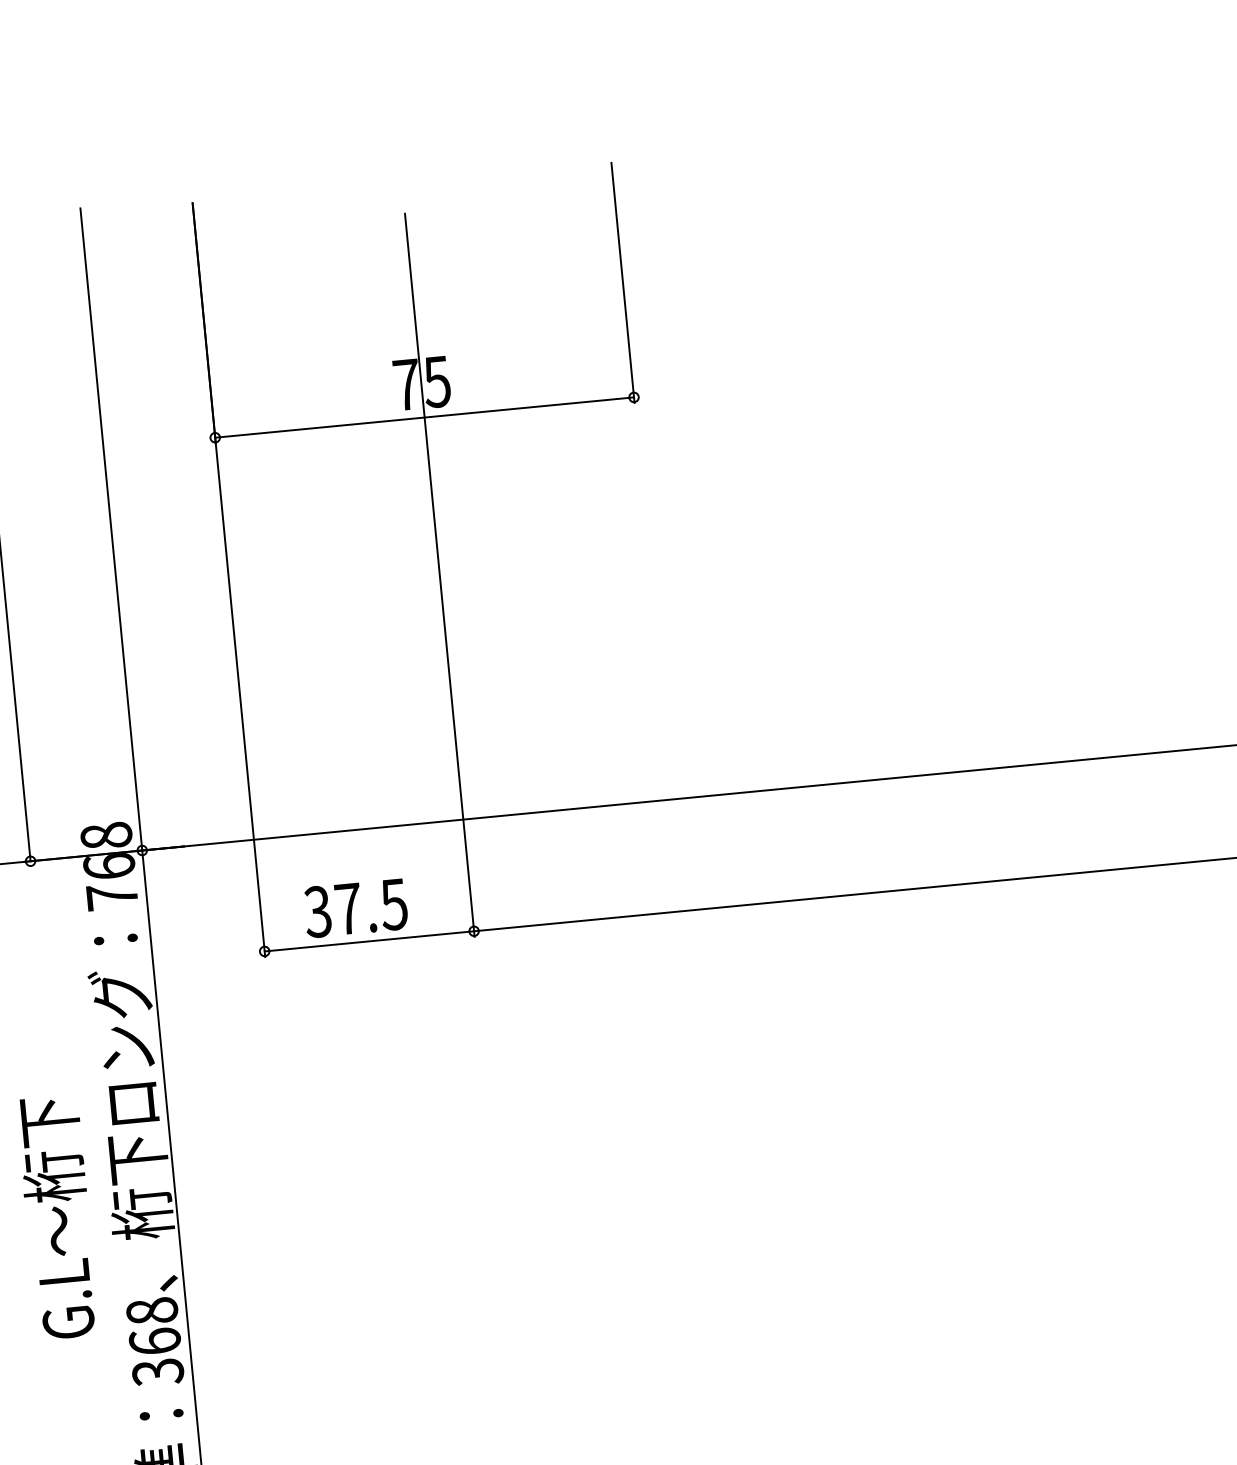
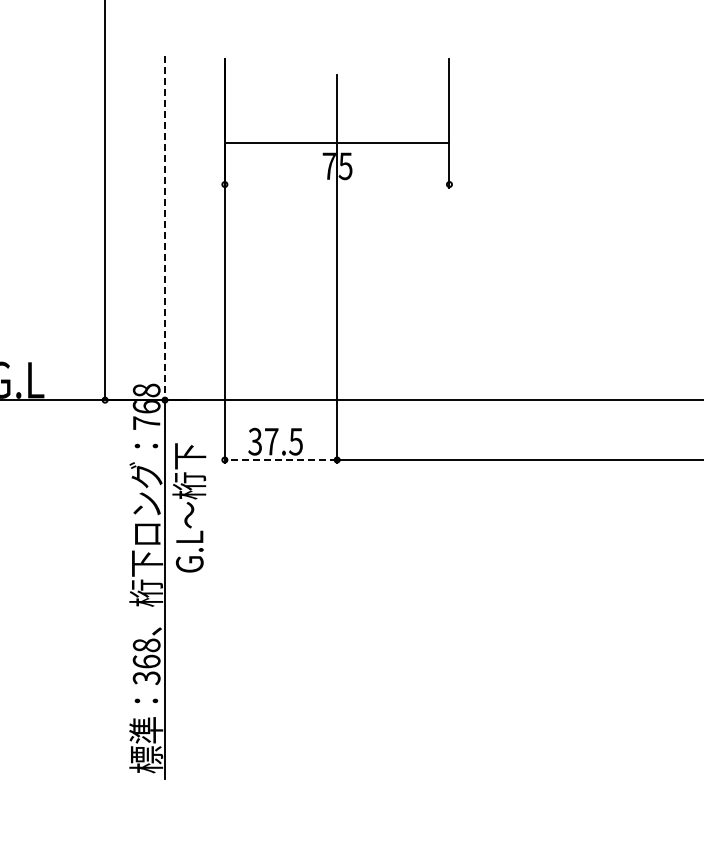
line: (423, 417) -> (336, 142), moved
line: (110, 530) -> (164, 228), solid -> dashed
line: (368, 942) -> (280, 460), solid -> dashed
text: (58, 1216) -> (189, 507), moved

